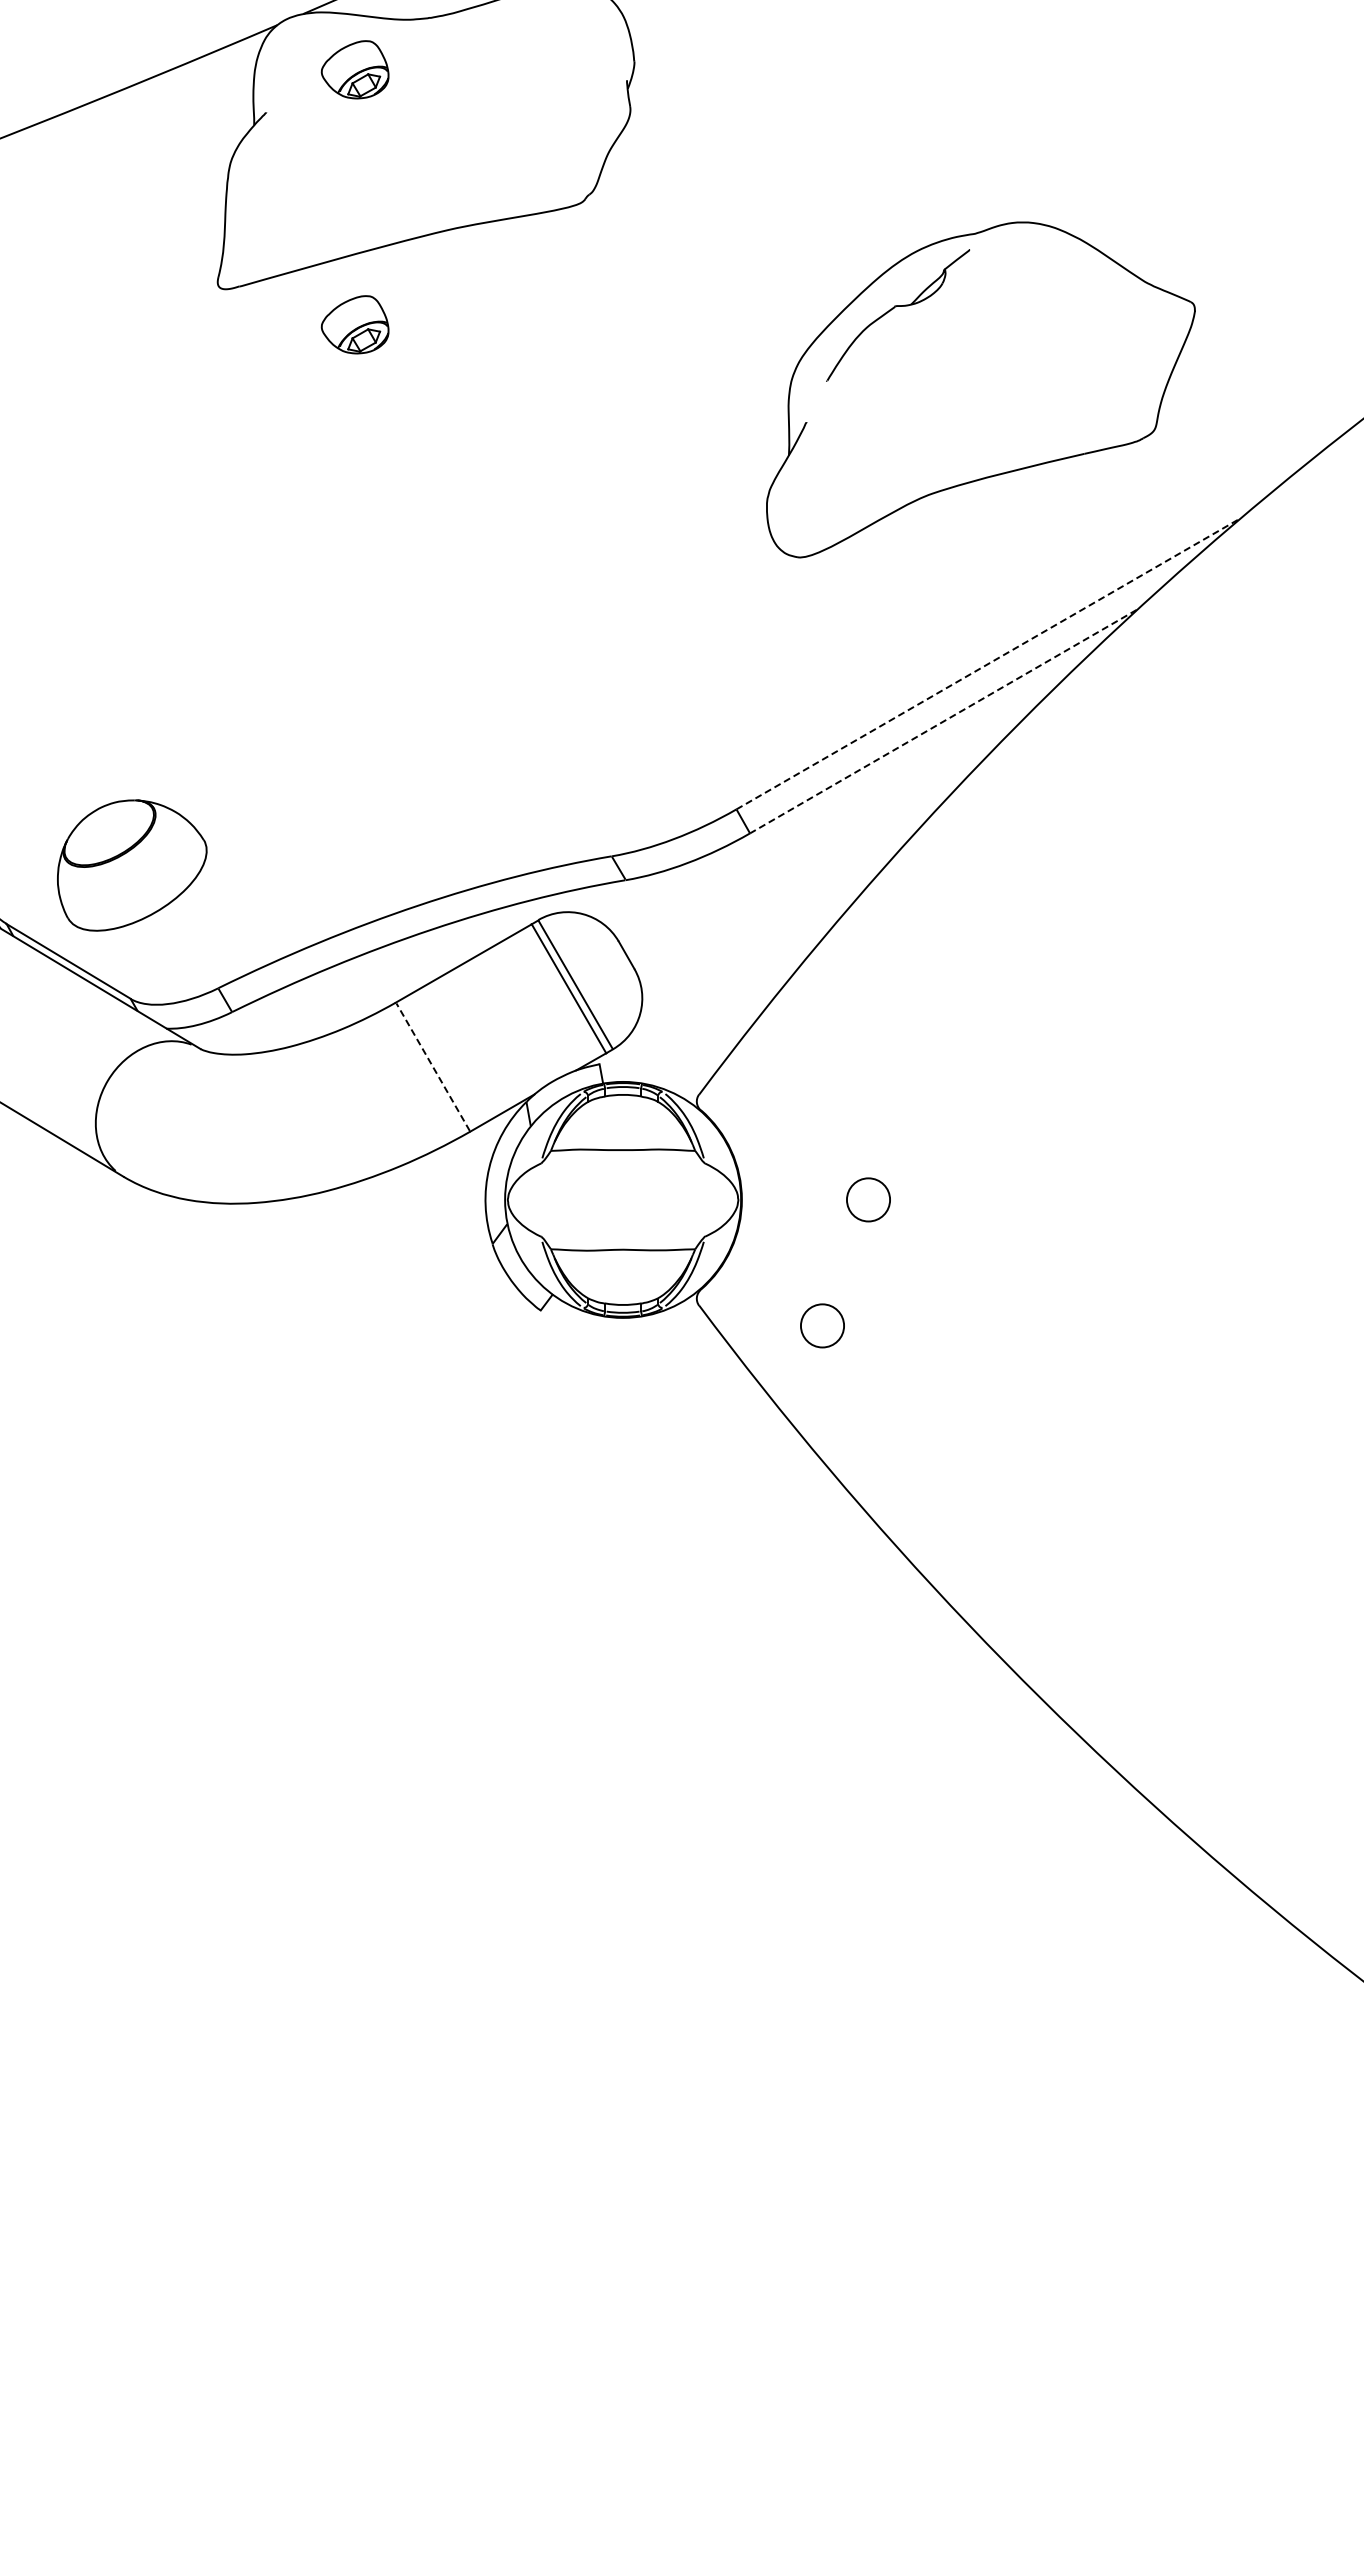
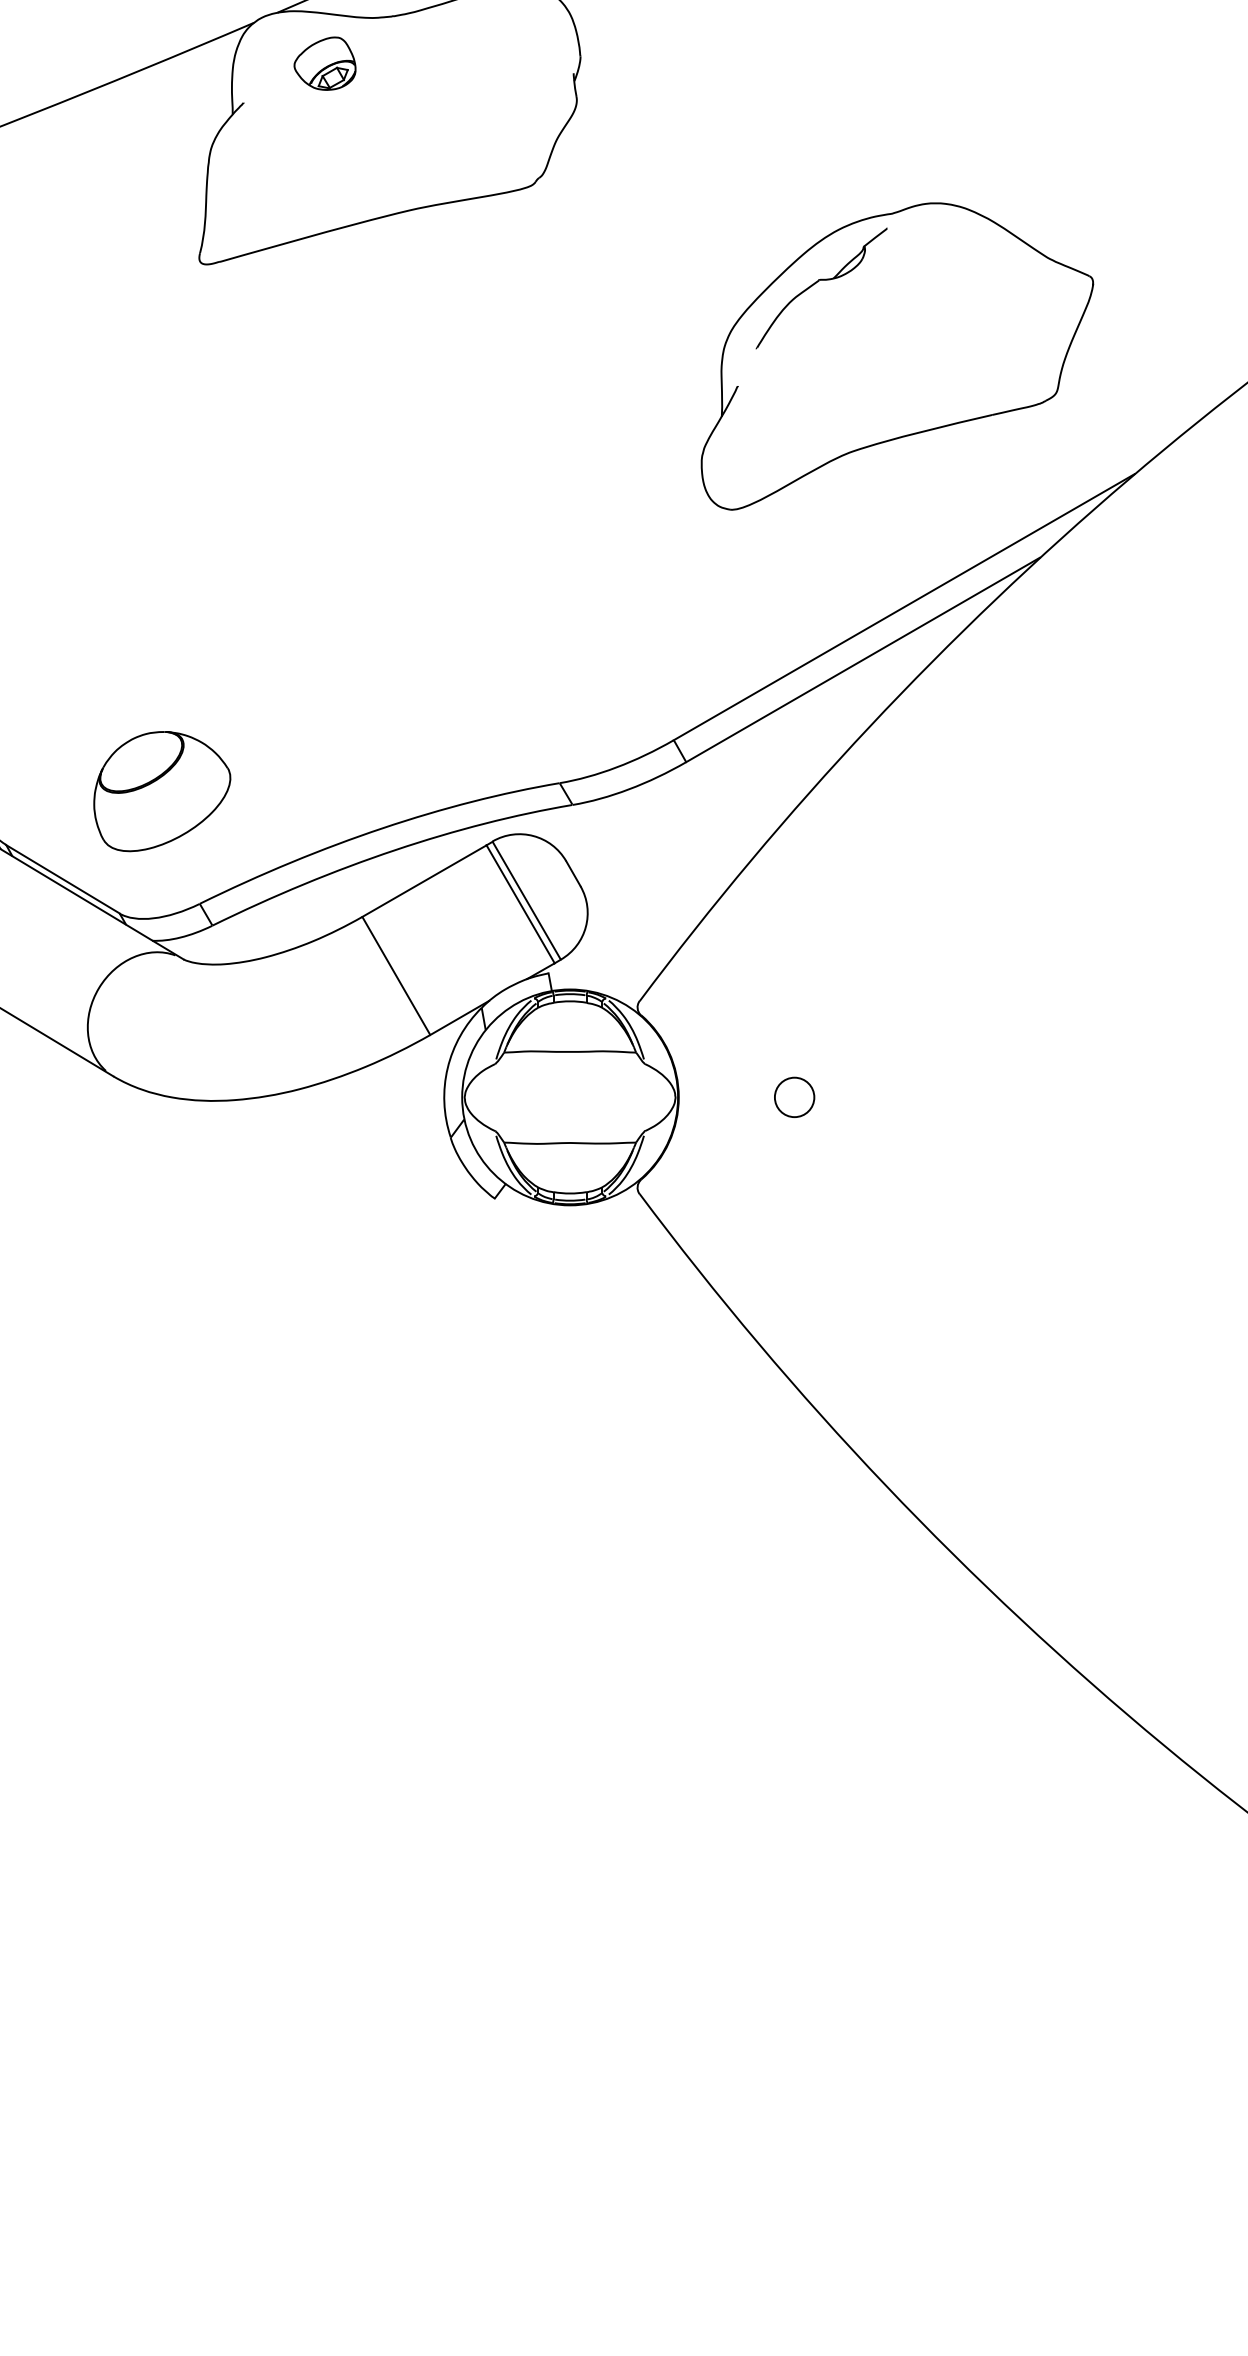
part: (354, 324) -> (324, 296), removed
line: (988, 663) -> (904, 606), dashed -> solid
line: (942, 721) -> (862, 659), dashed -> solid
part: (132, 865) -> (162, 791), moved
line: (433, 1067) -> (396, 976), dashed -> solid
circle: (822, 1325) -> (752, 1212), removed

